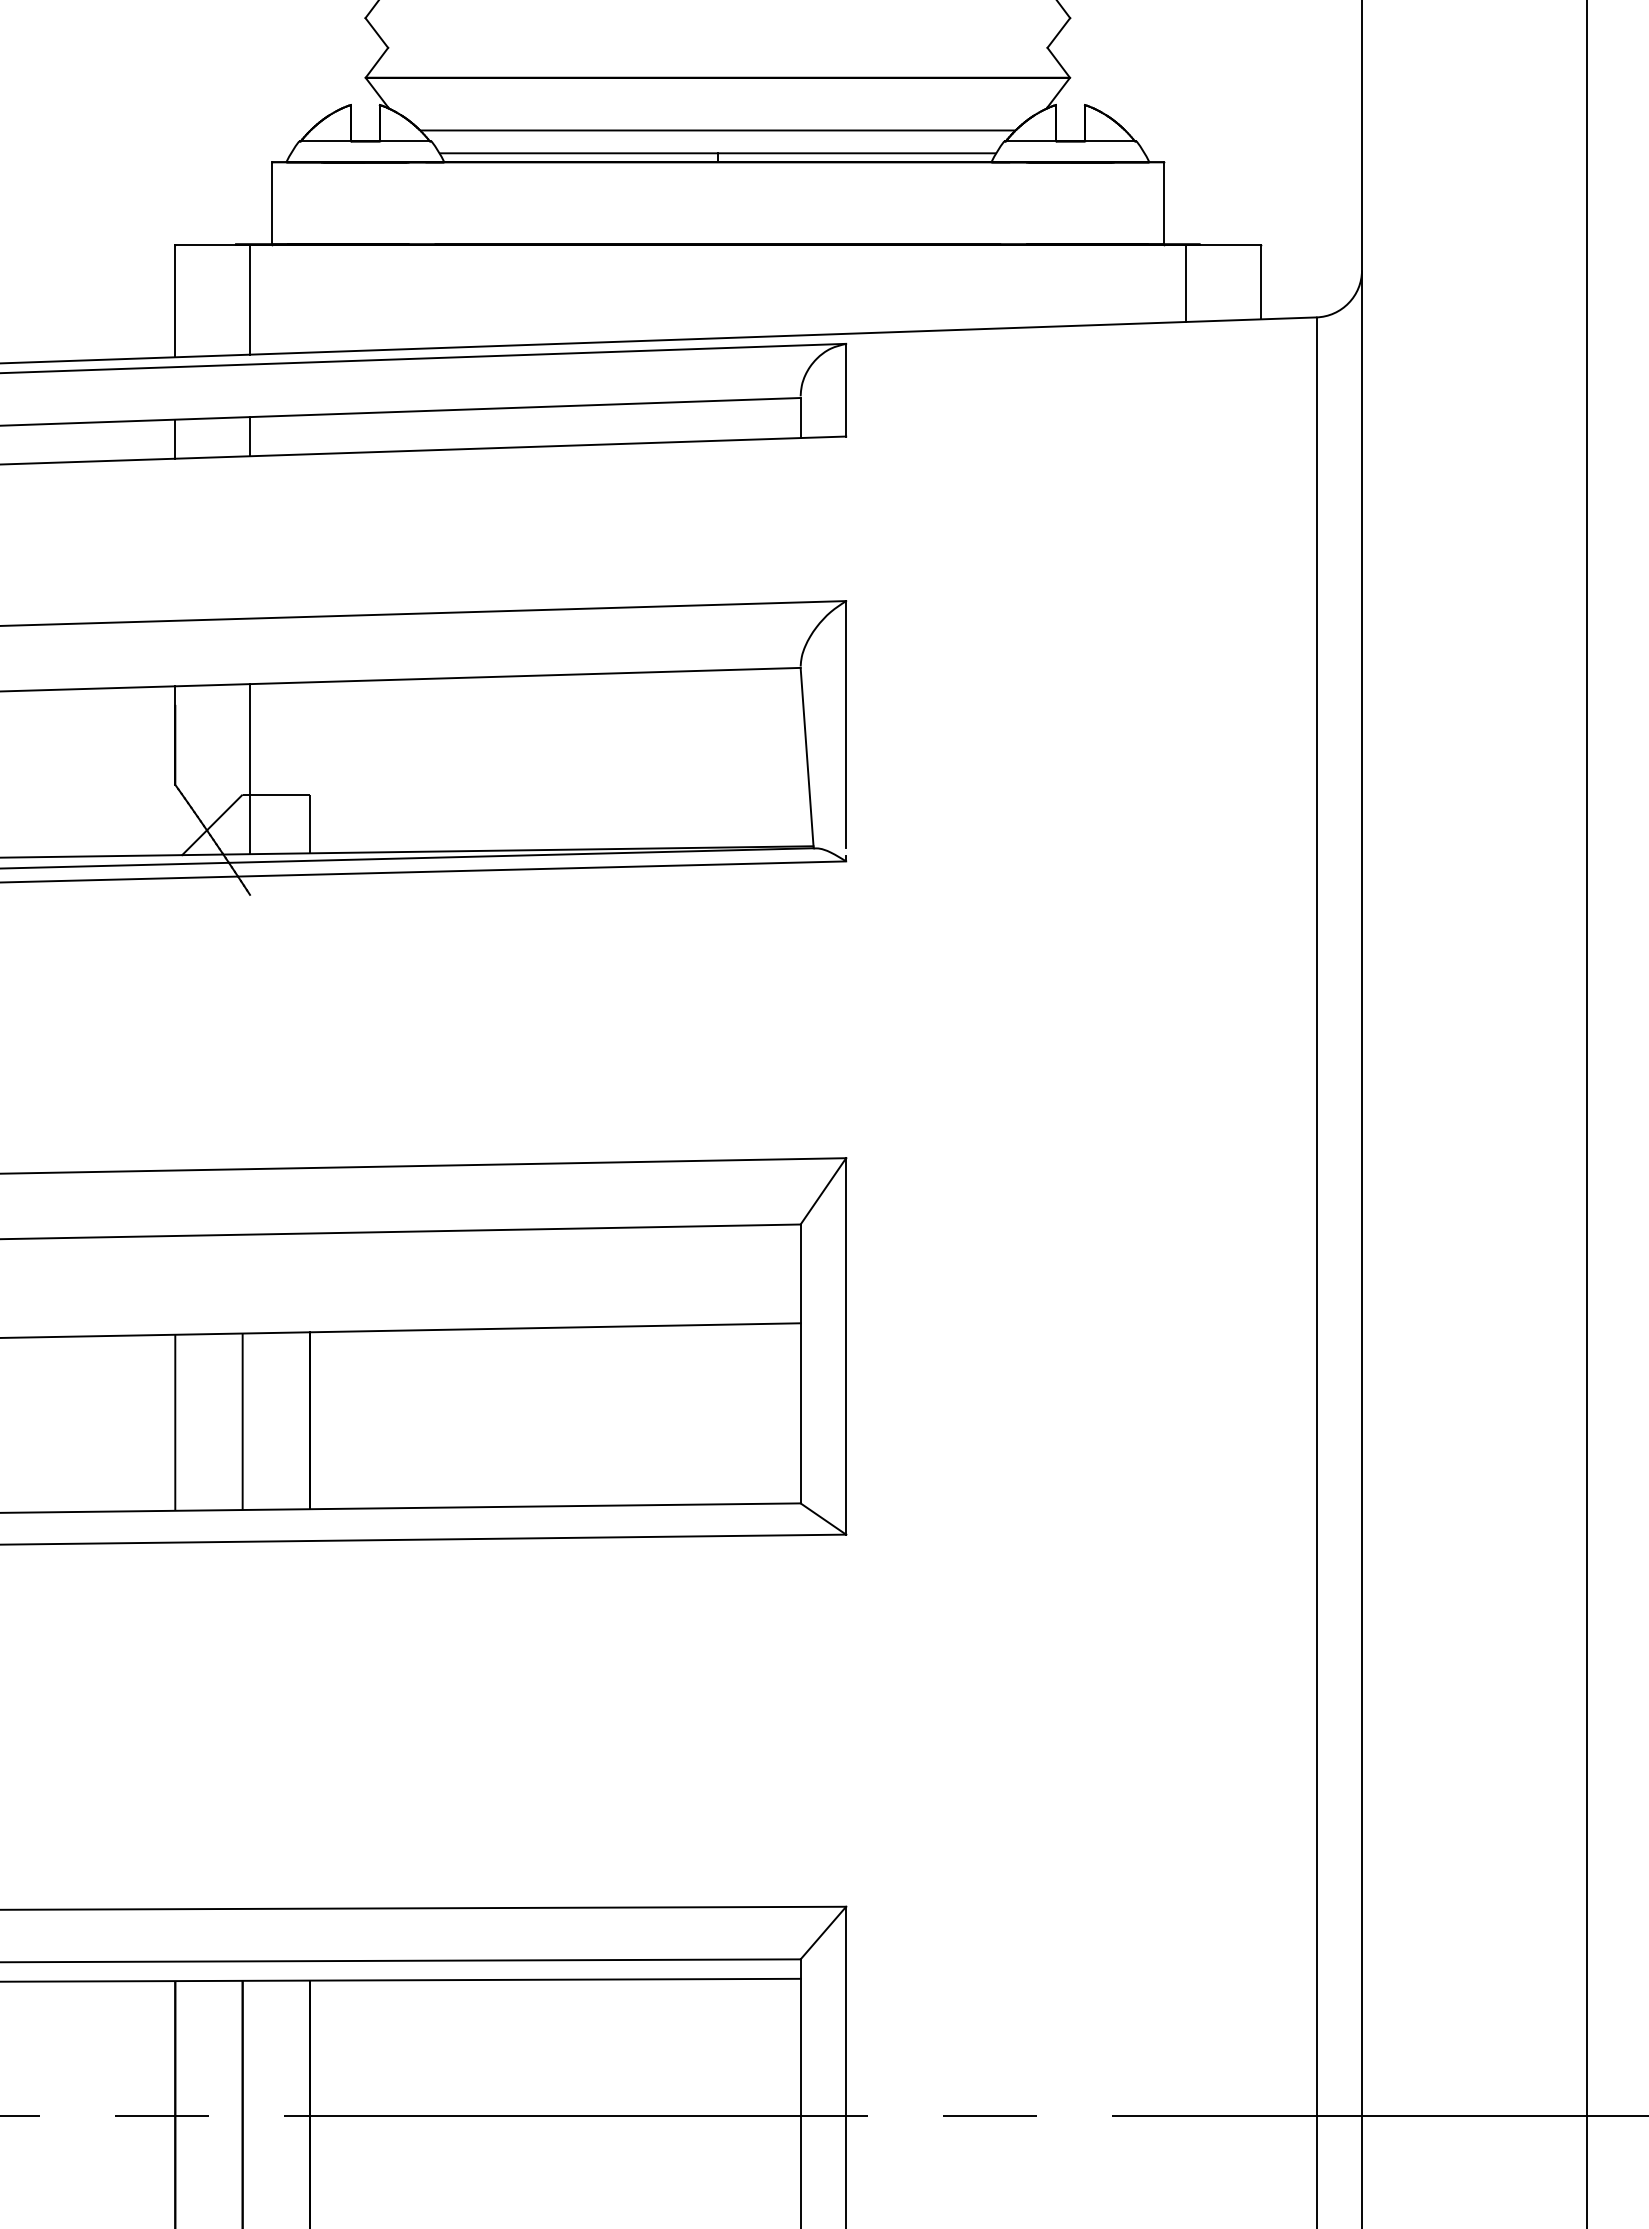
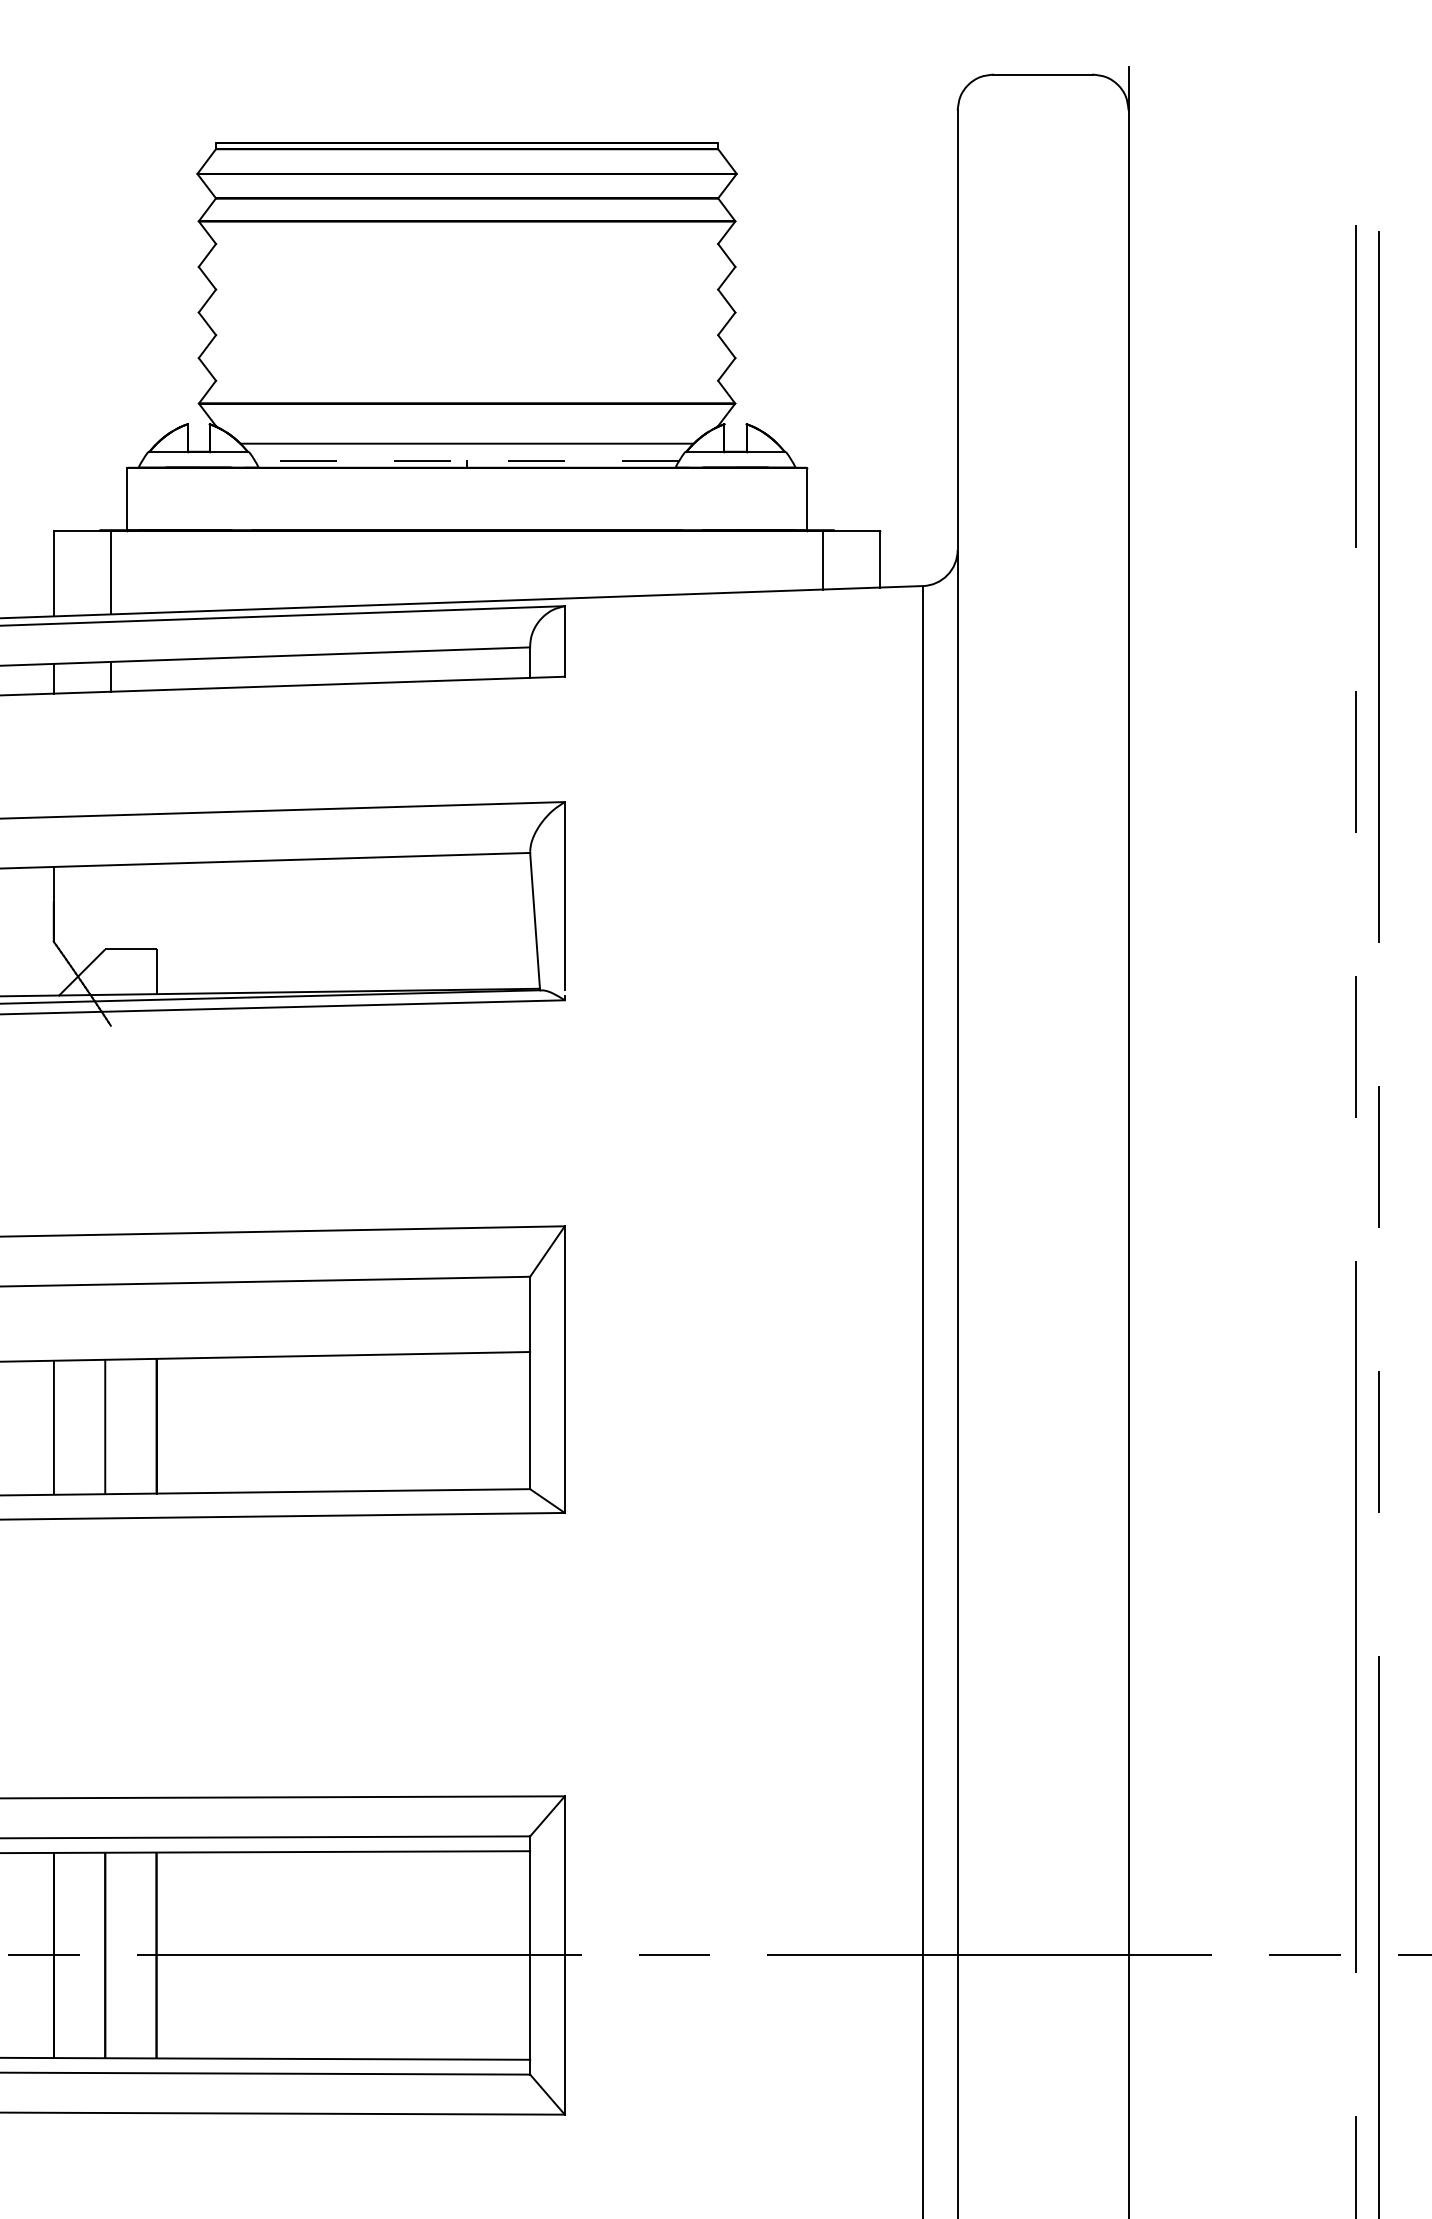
arc: (718, 153) -> (467, 461), solid -> dashed
line: (249, 768) -> (110, 929), removed

